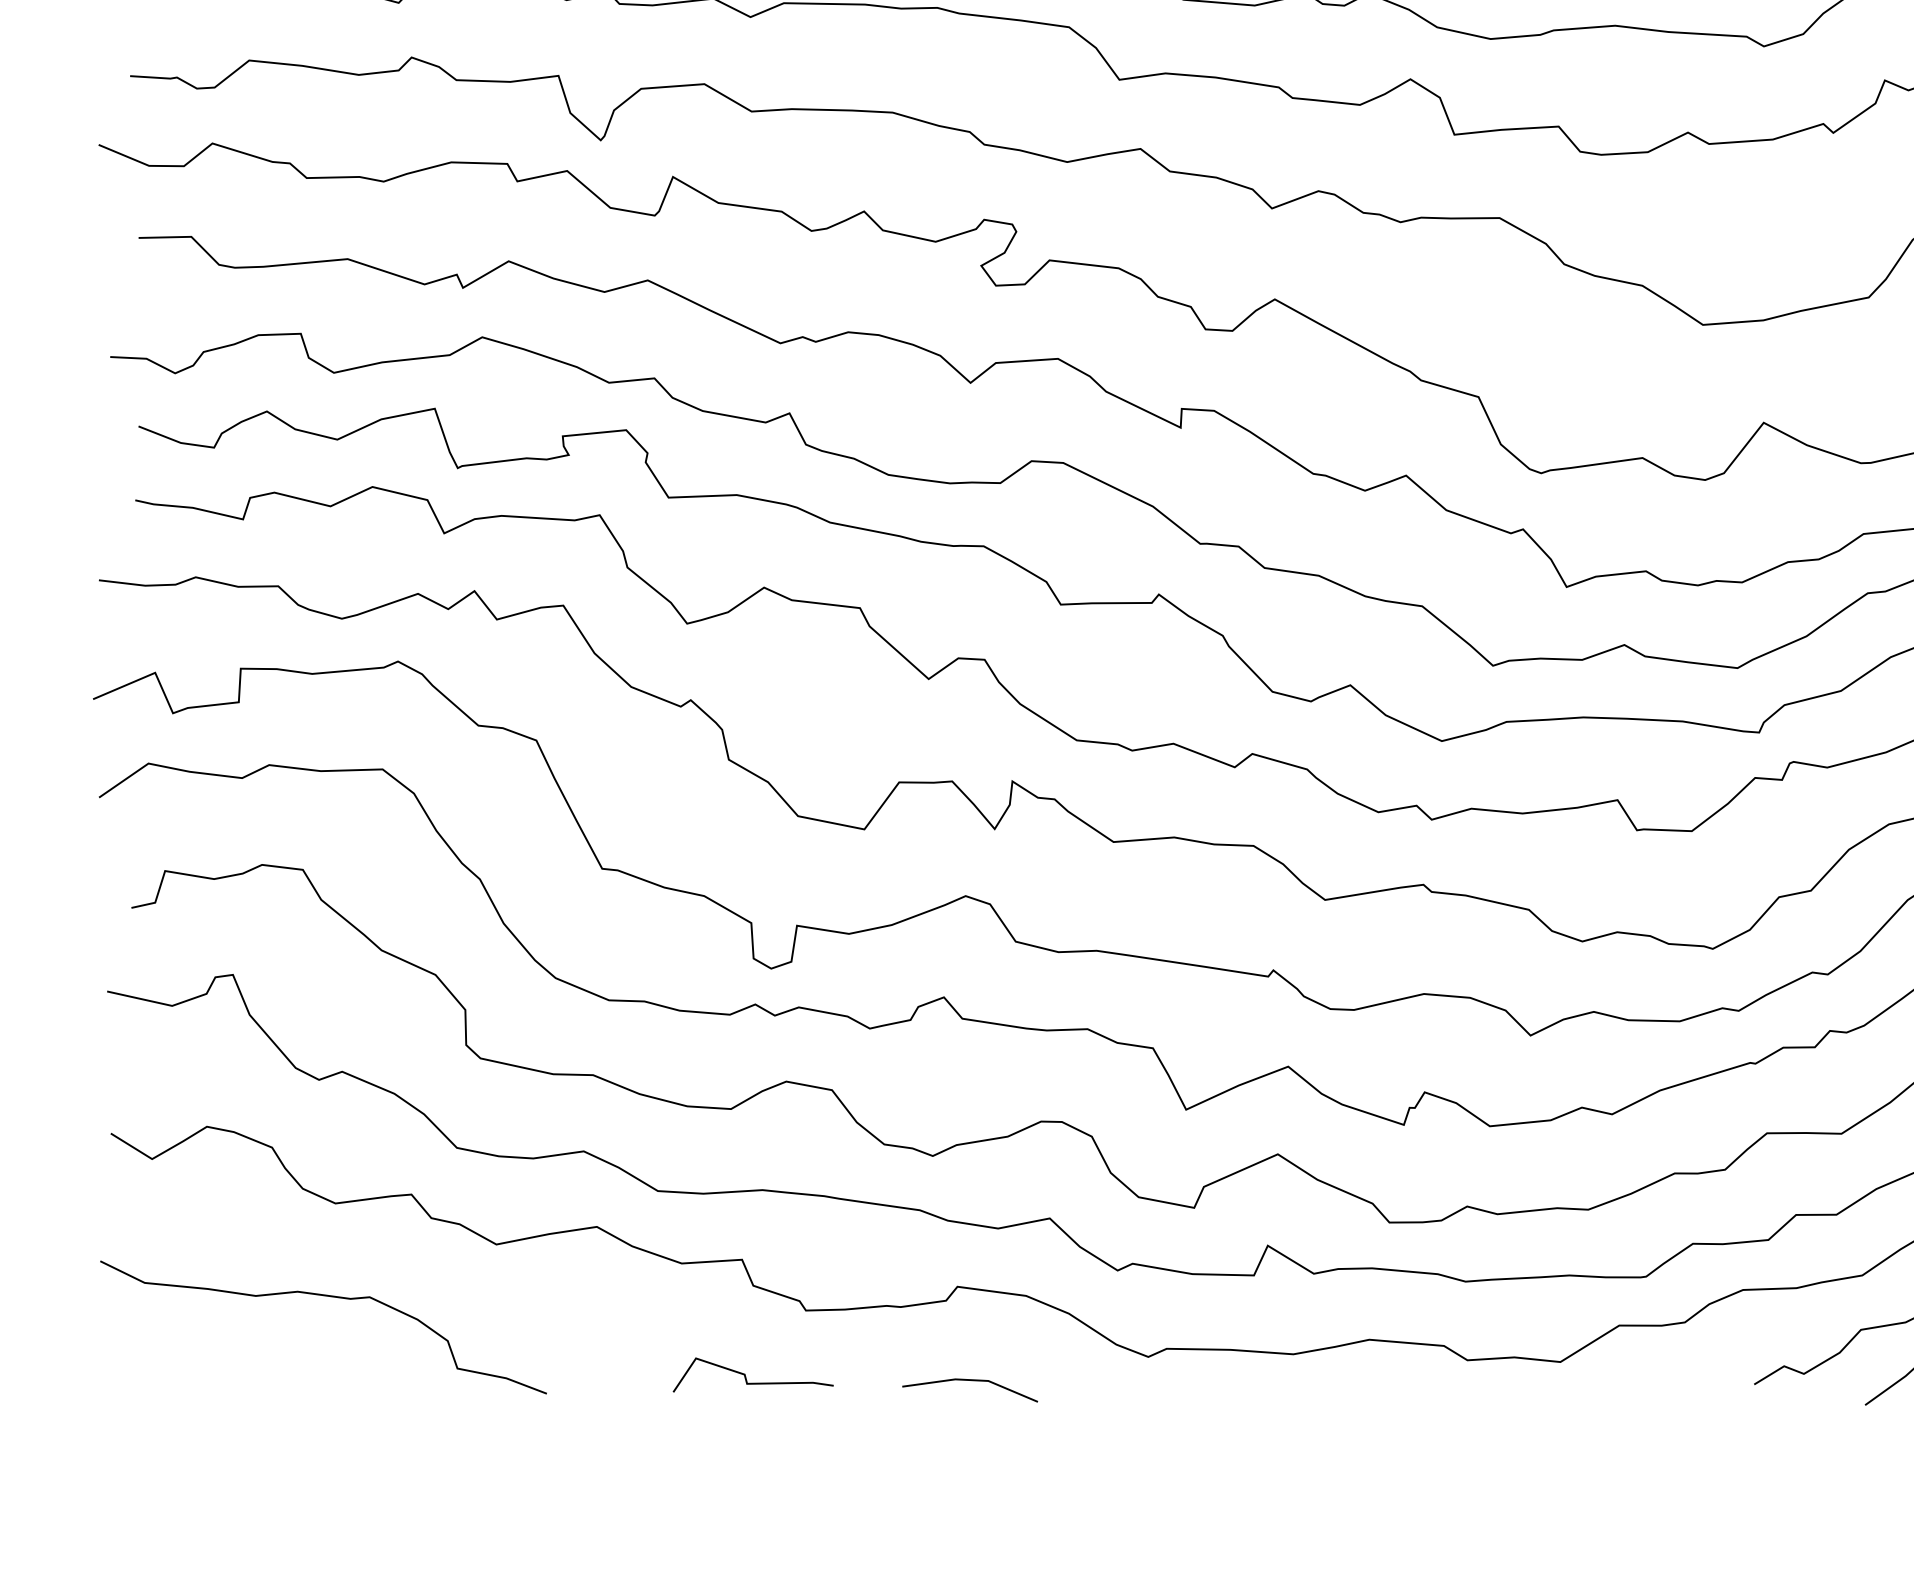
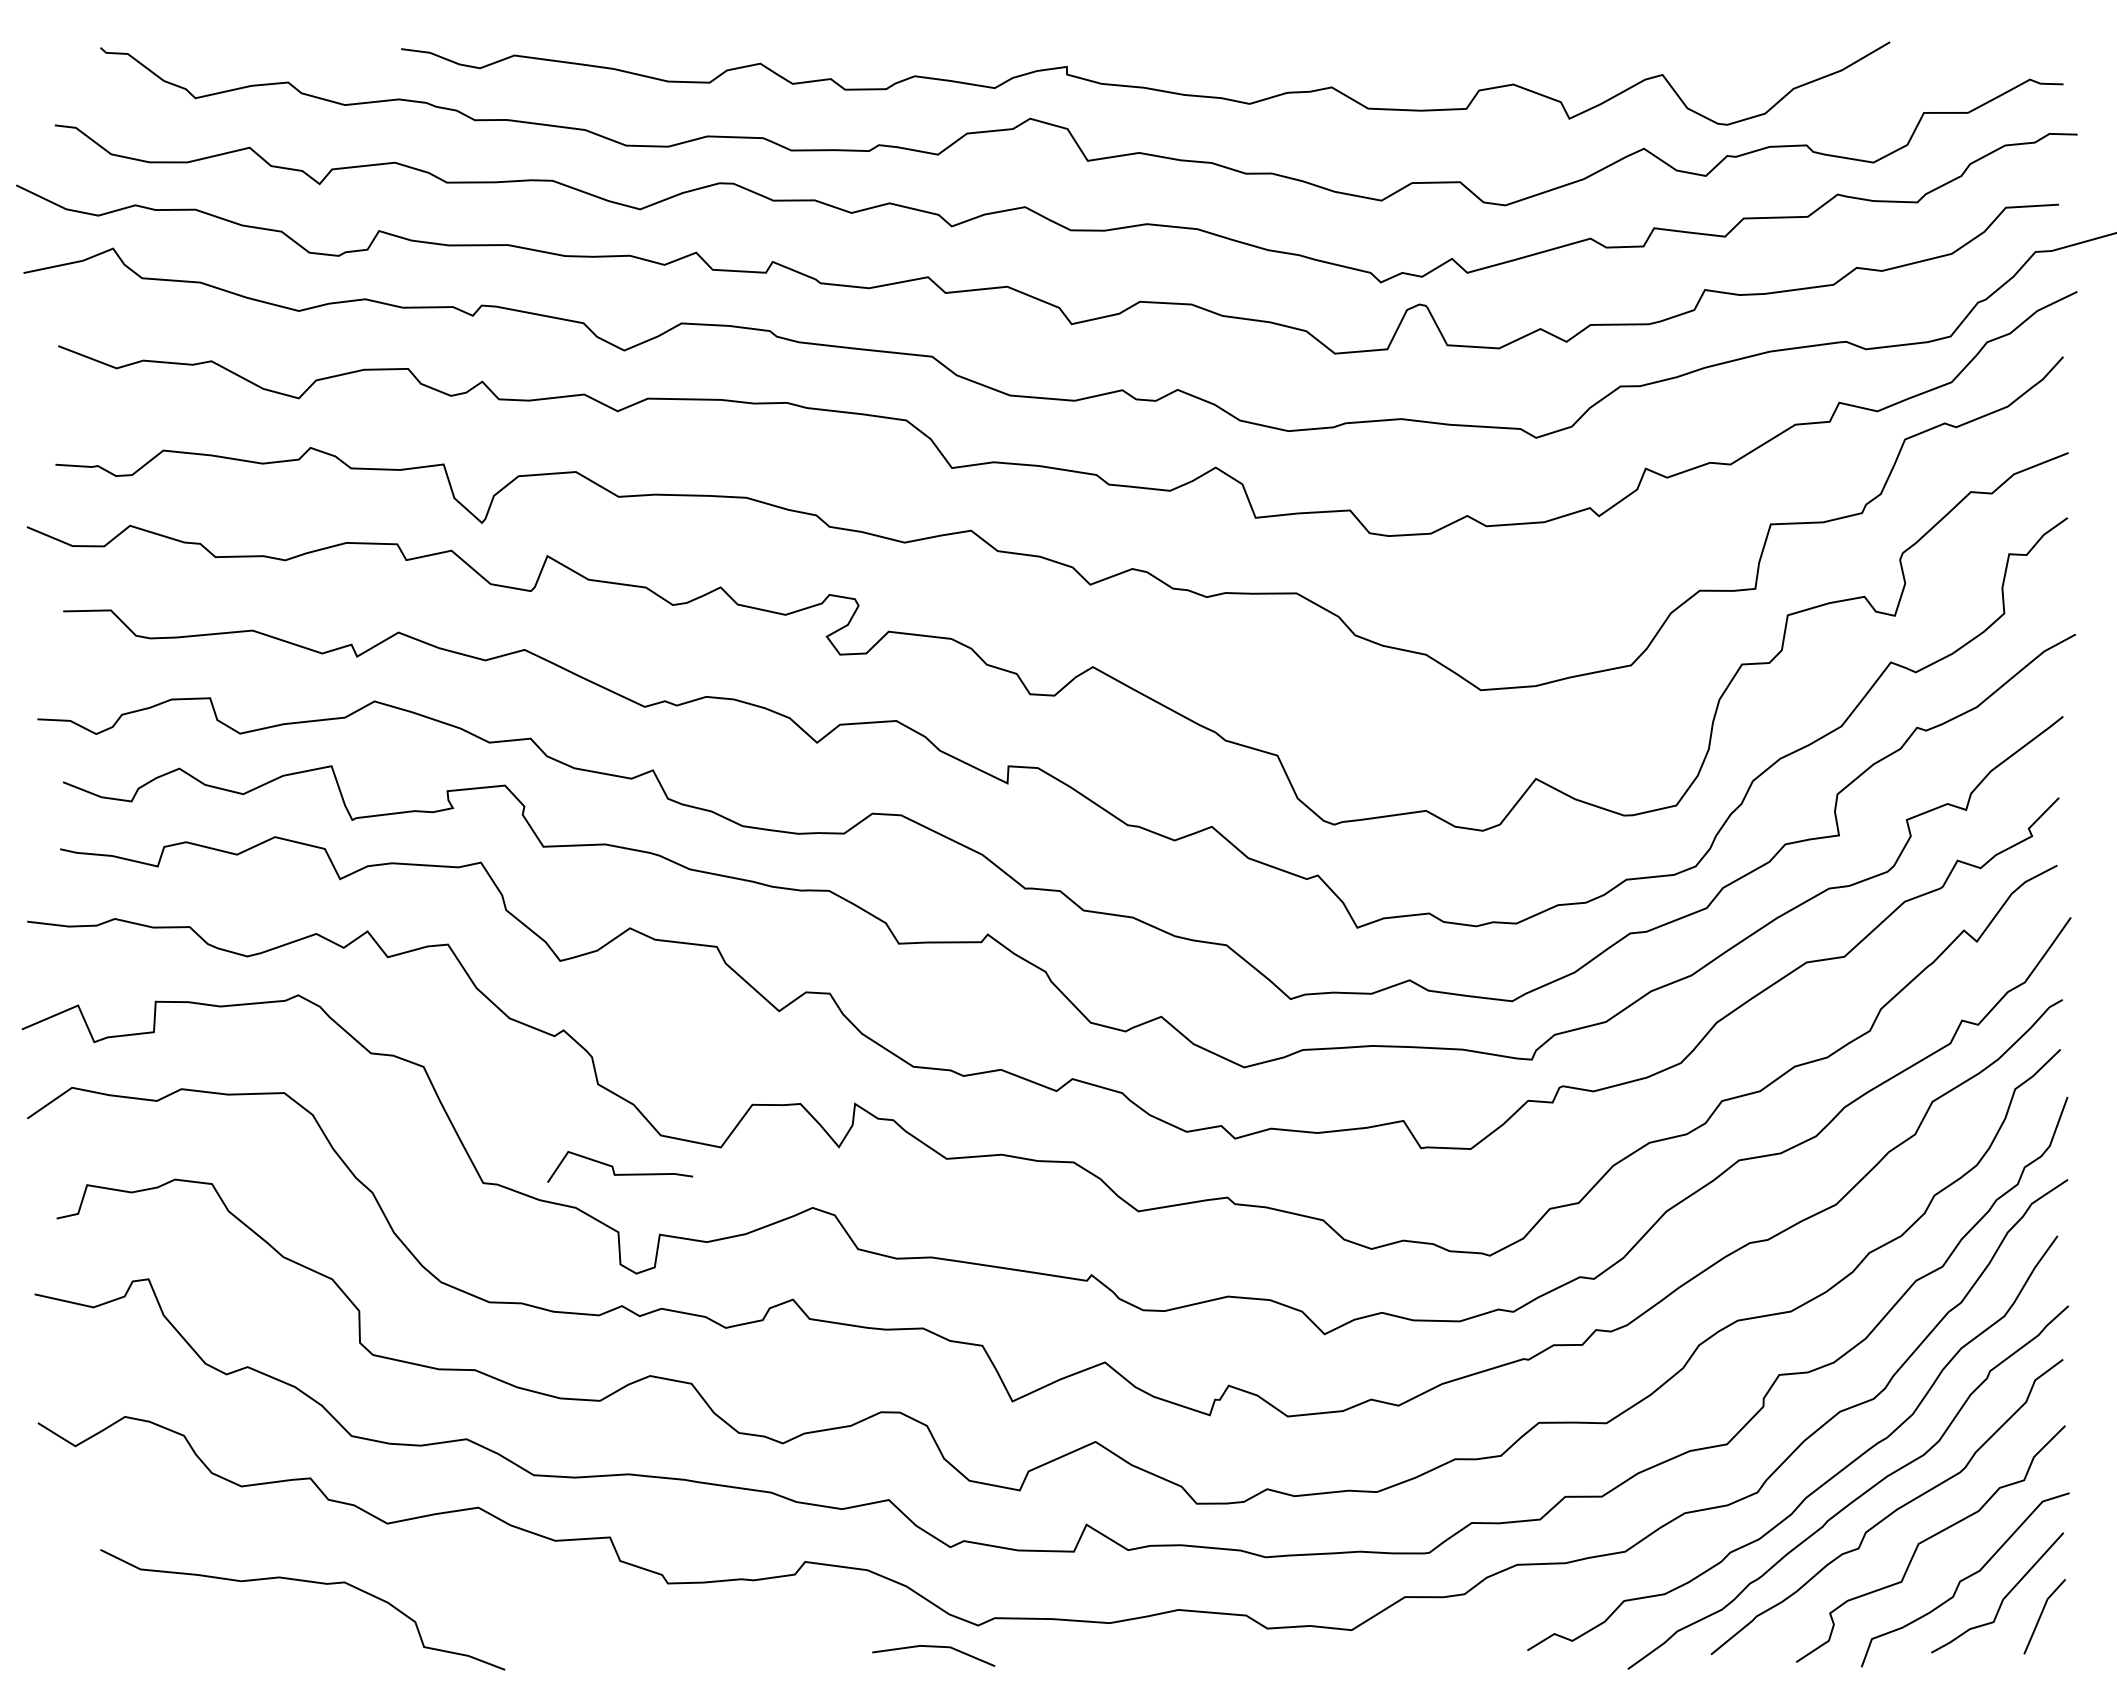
curve: (328, 1297) -> (307, 1582), moved
curve: (747, 1377) -> (614, 1169), moved
line: (969, 1381) -> (933, 1647), moved

